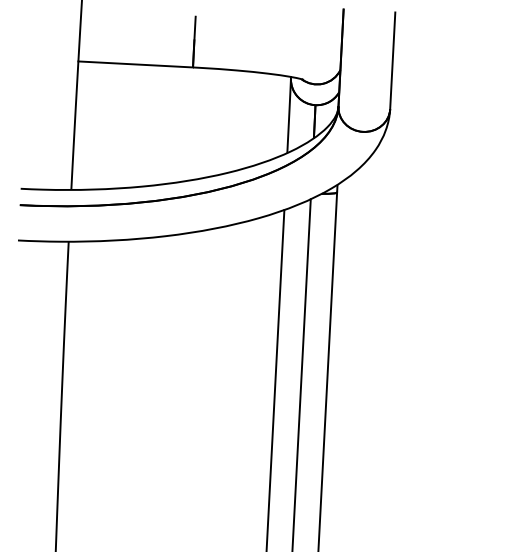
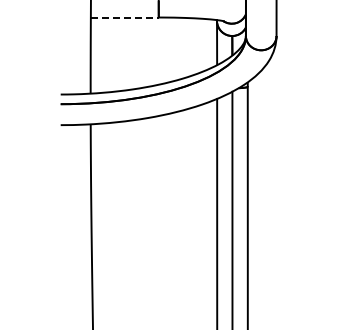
line: (135, 64) -> (124, 17), solid -> dashed

